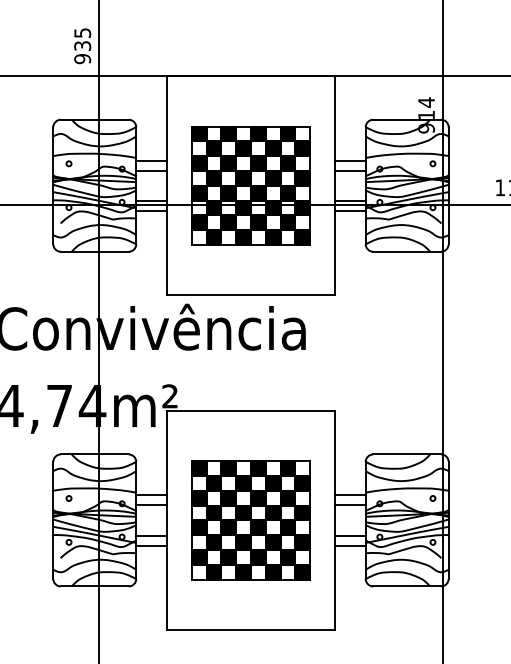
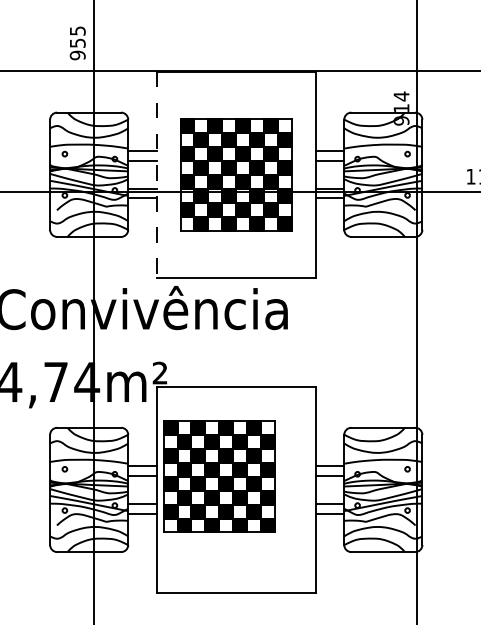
text: (82, 45) -> (77, 42), 935 -> 955
line: (166, 185) -> (156, 174), solid -> dashed
part: (250, 520) -> (218, 476), moved

